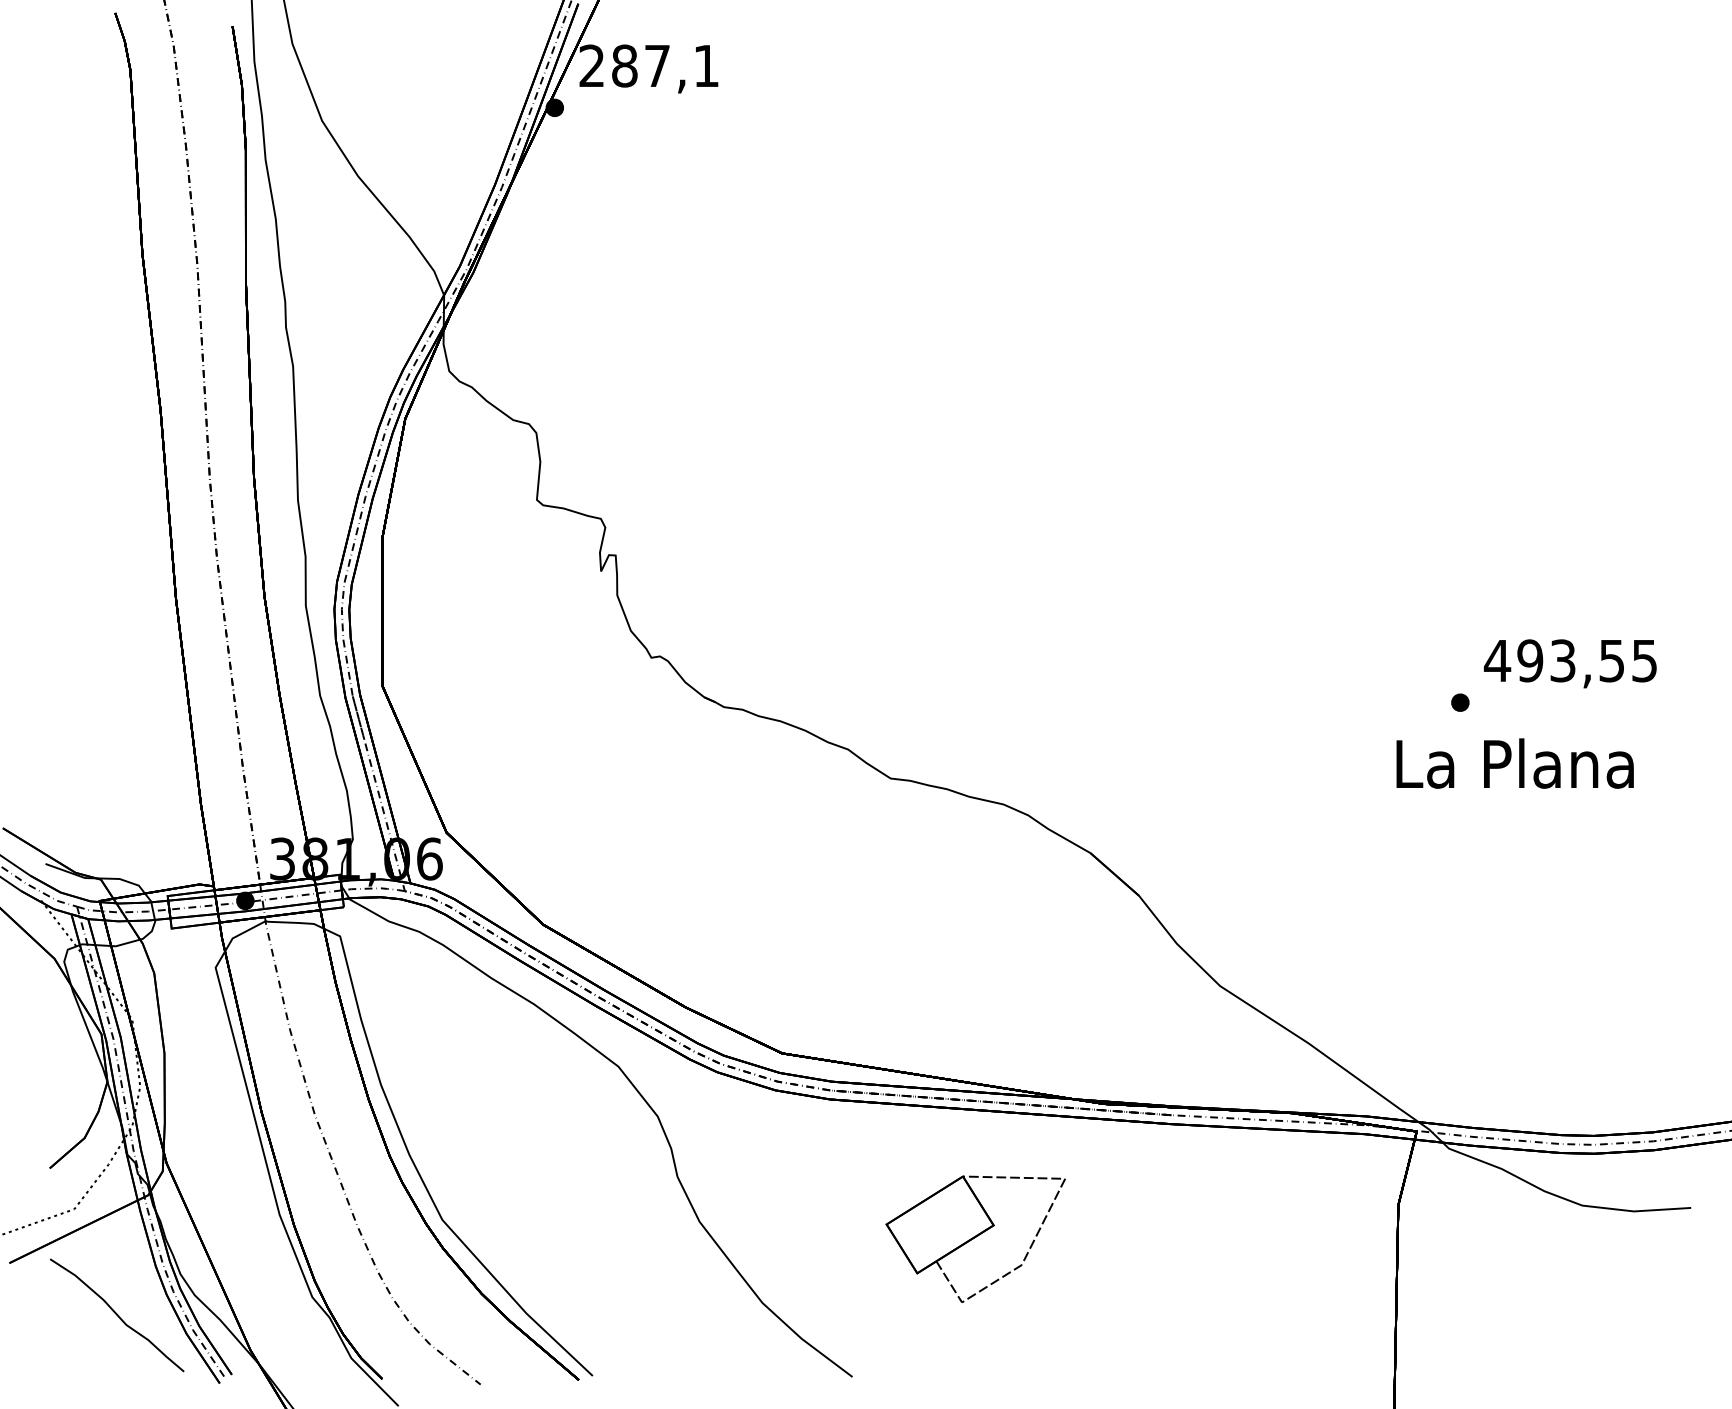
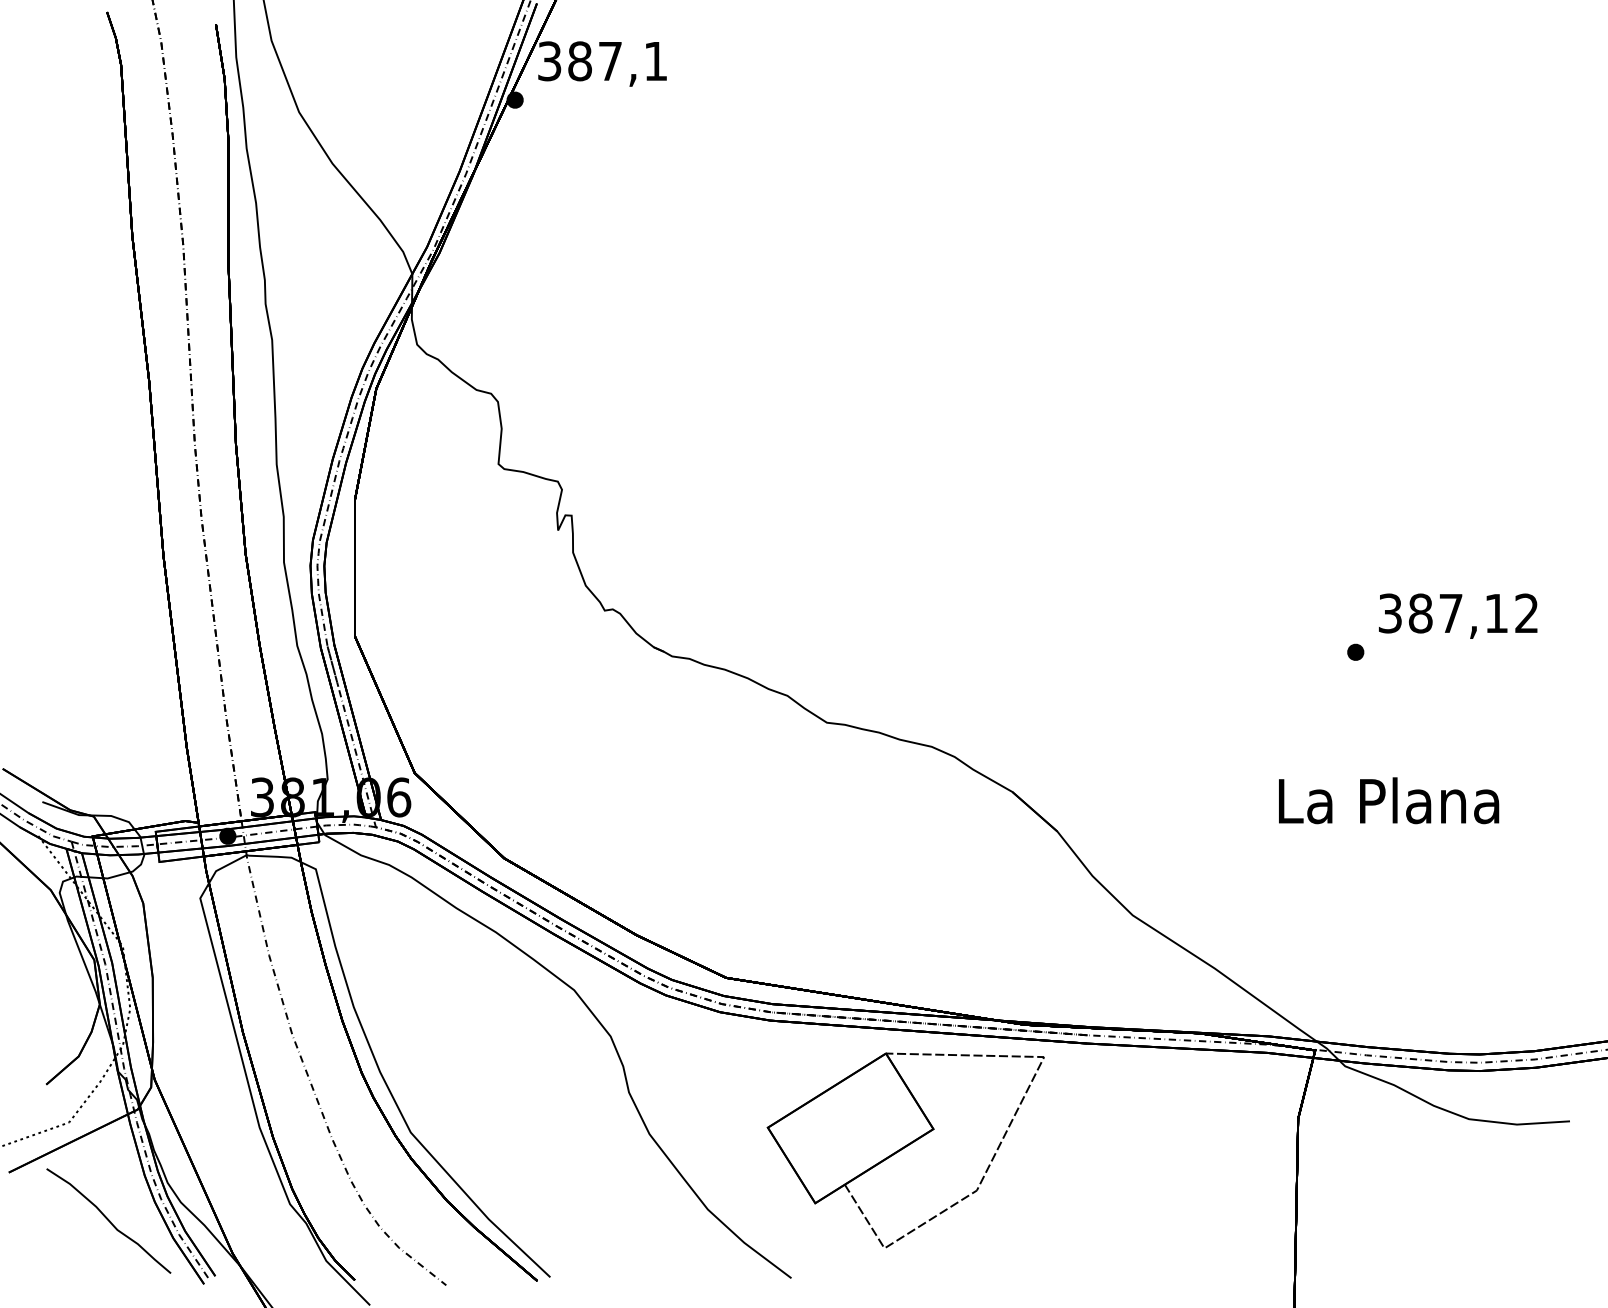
text: (591, 65) -> (549, 60), 287,1 -> 387,1
text: (1569, 660) -> (1457, 613), 493,55 -> 387,12
text: (1514, 763) -> (1388, 800), moved
part: (975, 1238) -> (905, 1149), size x1.67

